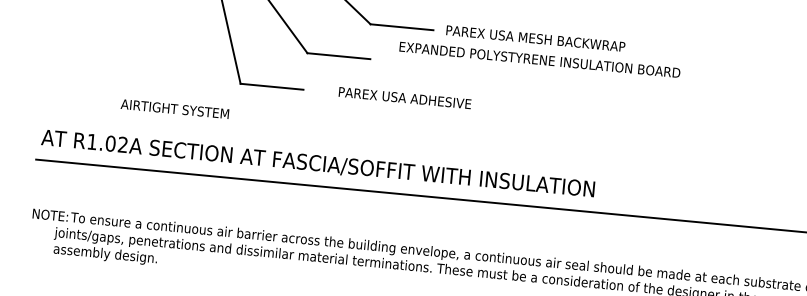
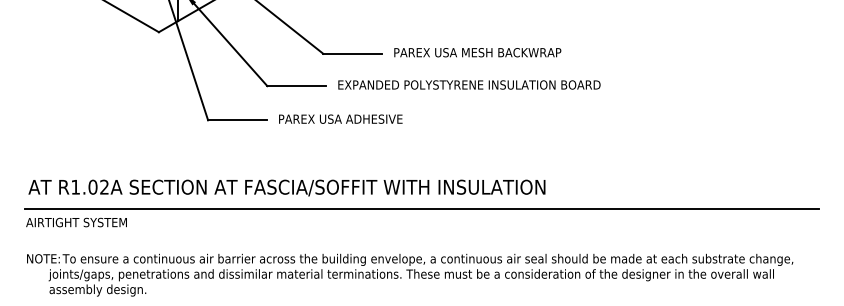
text: (540, 59) -> (469, 84), moved
text: (404, 97) -> (340, 118), moved
text: (174, 109) -> (76, 222), moved

